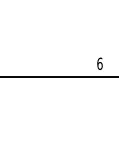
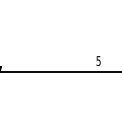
text: (99, 63) -> (98, 60), 6 -> 5

